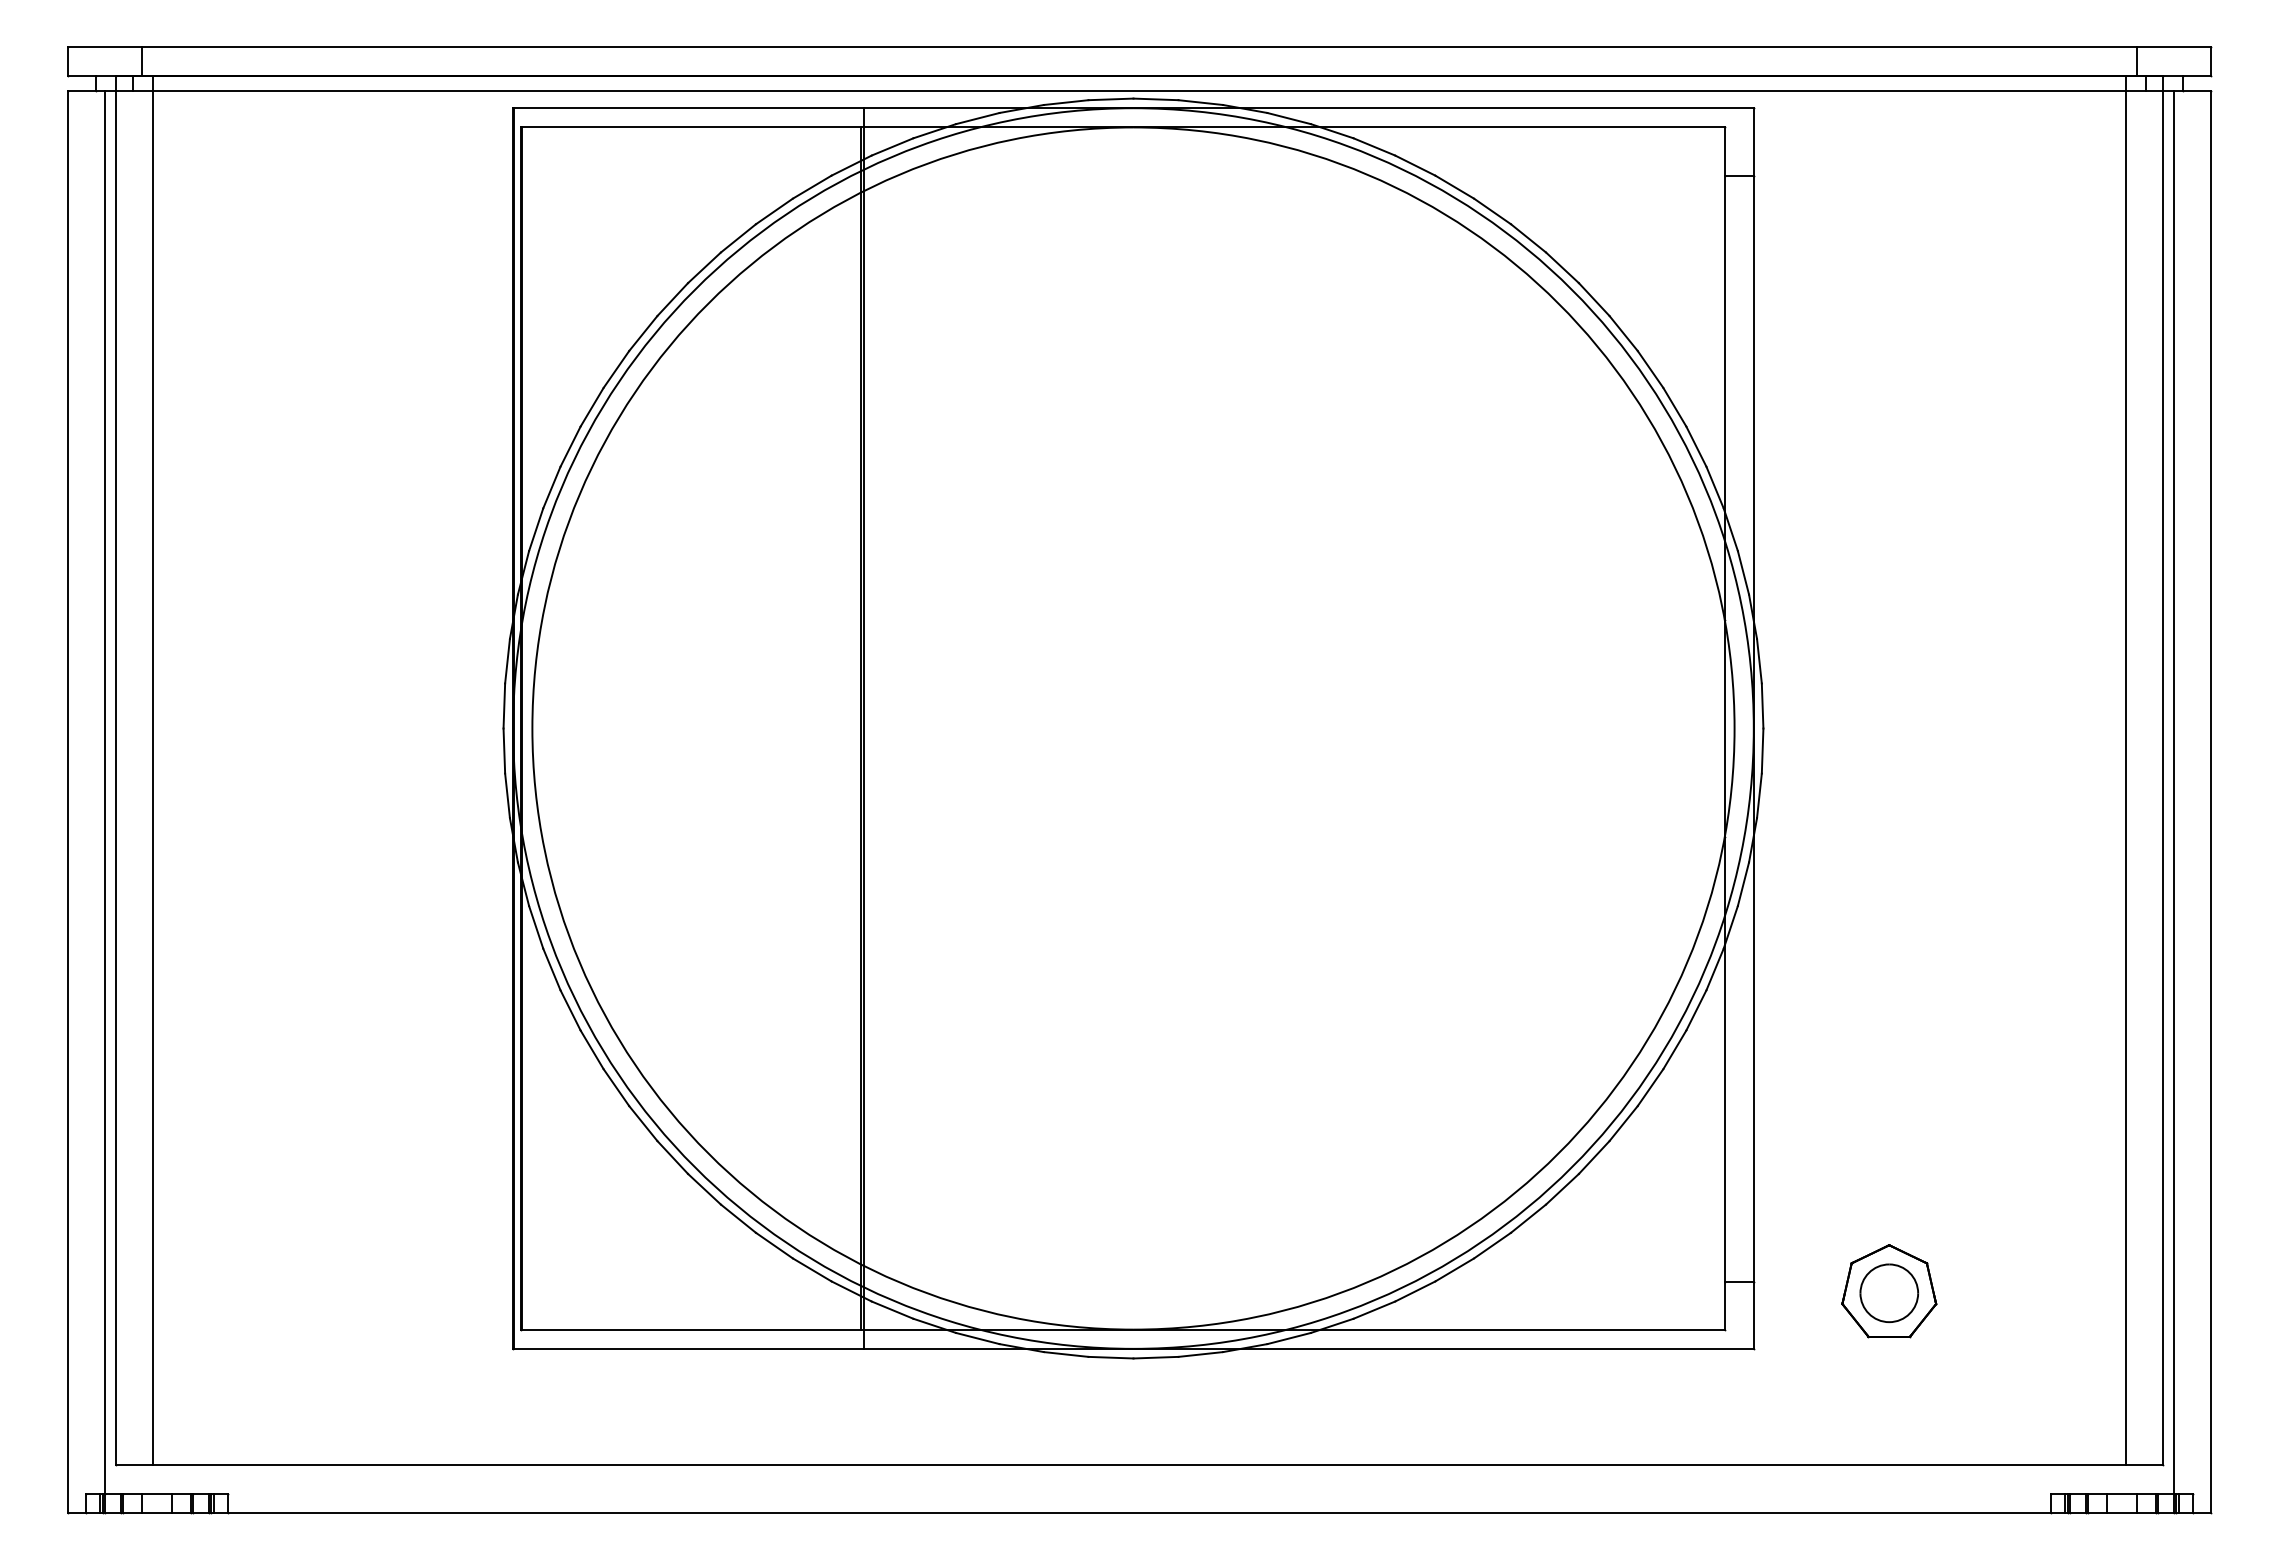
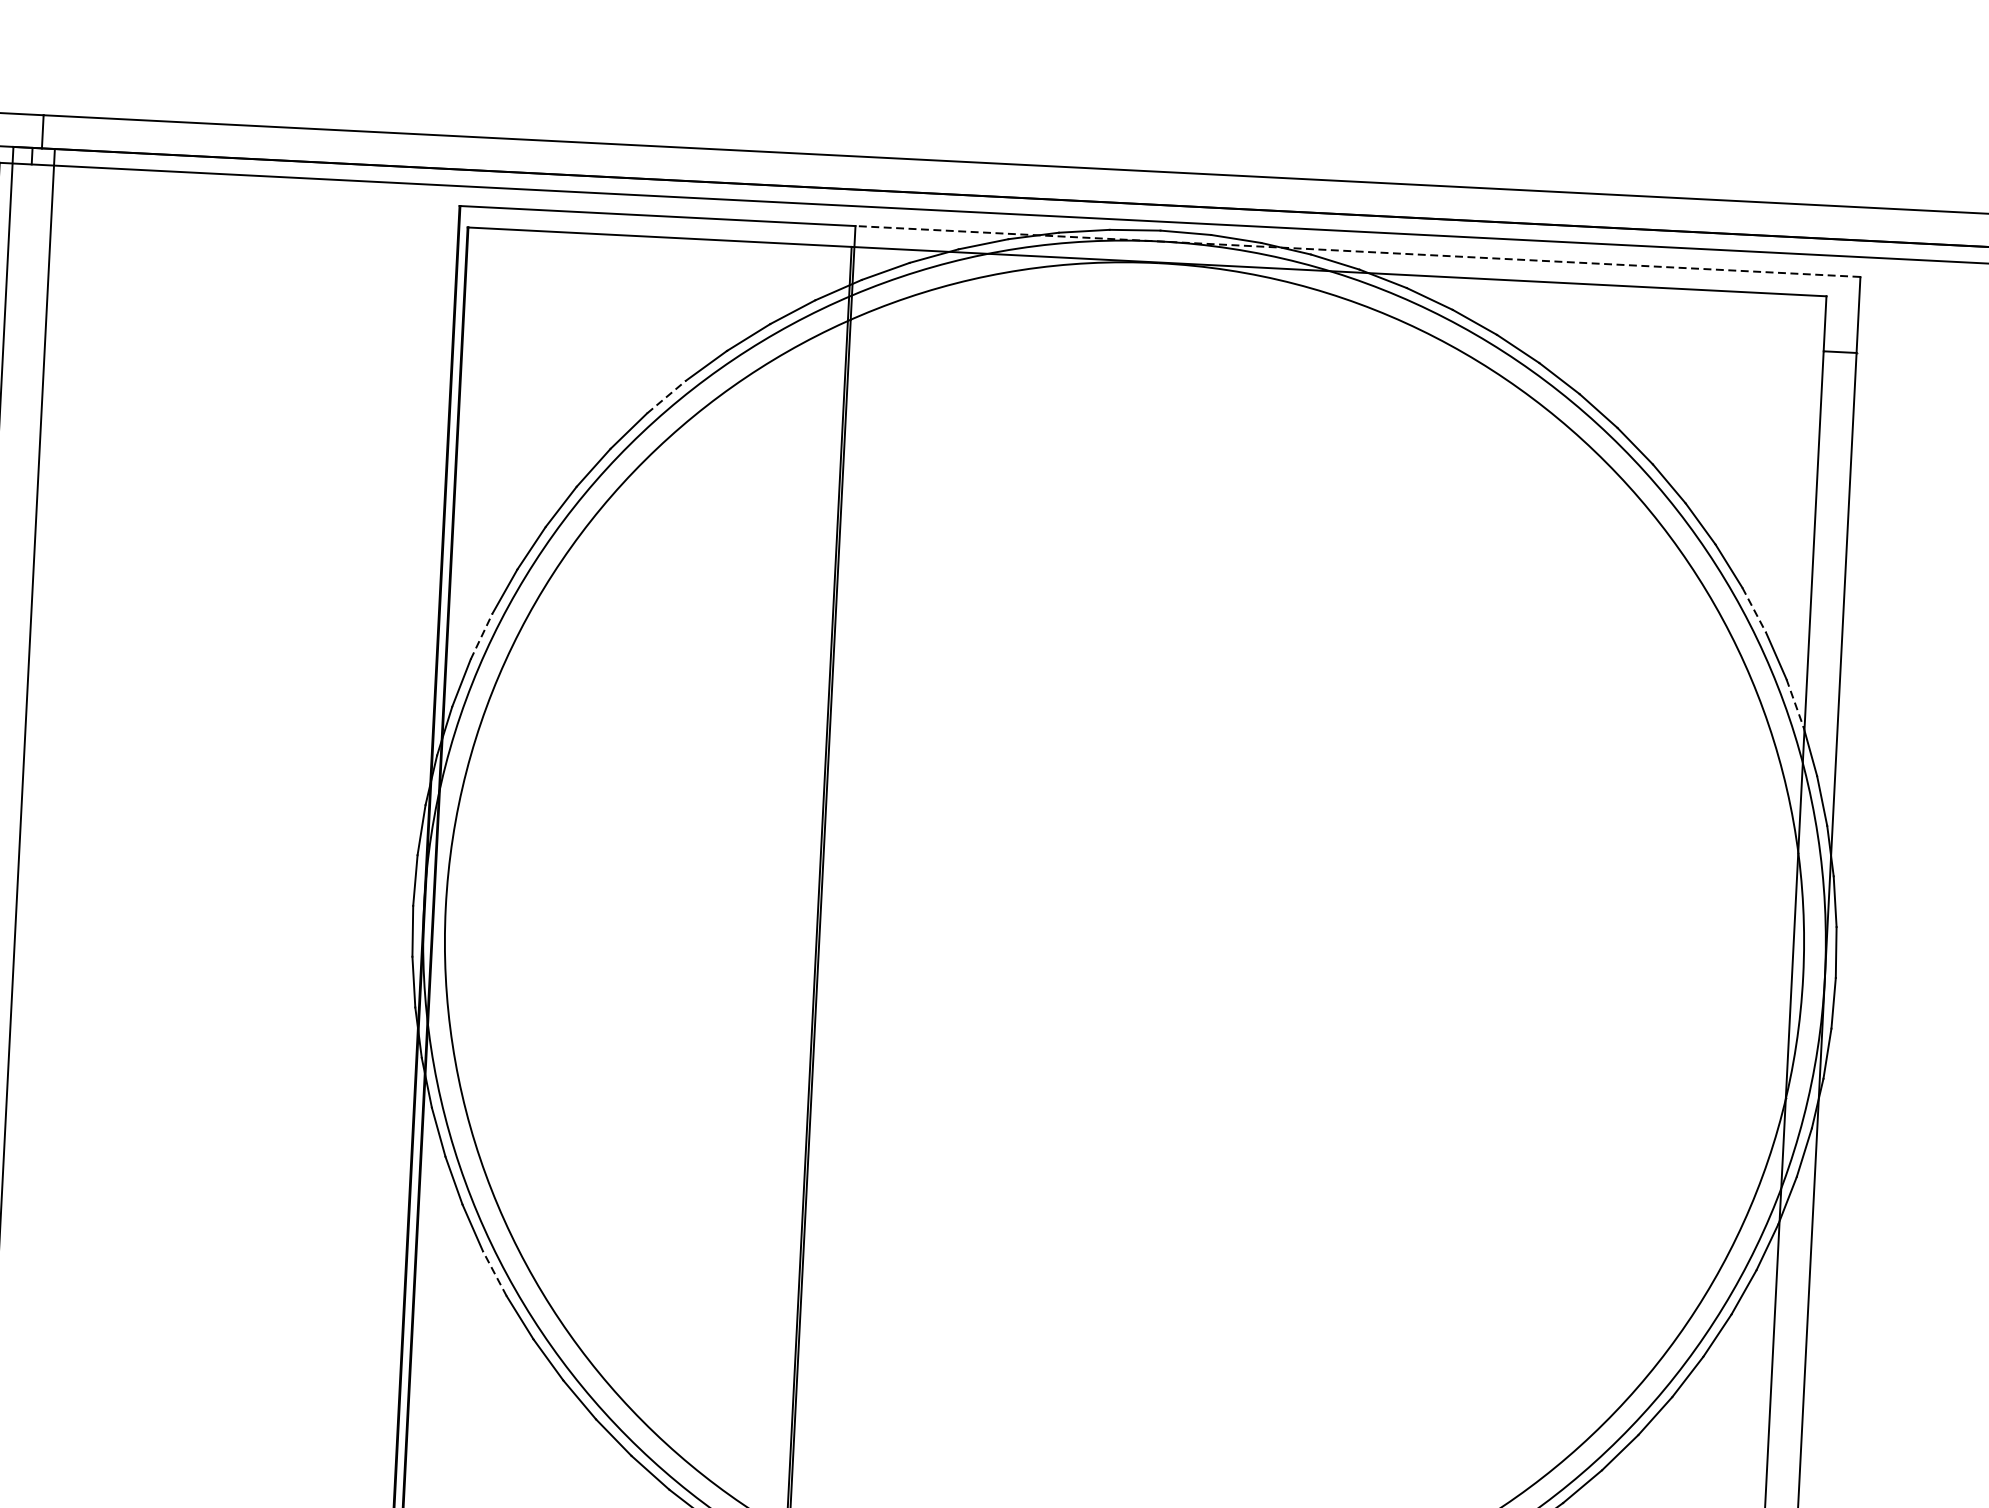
line: (1308, 108) -> (1357, 251), solid -> dashed
line: (704, 267) -> (666, 396), solid -> dashed
line: (1675, 407) -> (1754, 610), solid -> dashed
line: (552, 487) -> (482, 636), solid -> dashed
line: (1715, 488) -> (1795, 704), solid -> dashed
line: (591, 1049) -> (494, 1273), solid -> dashed

